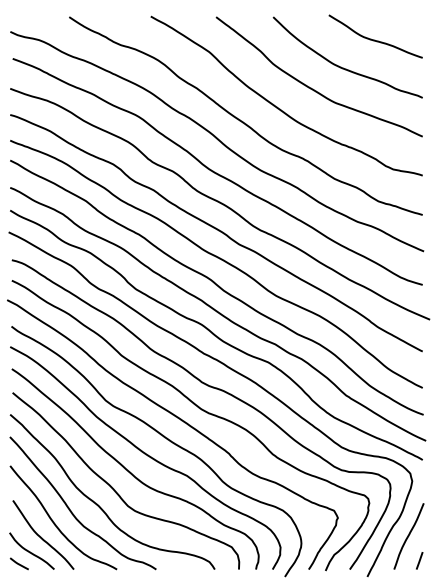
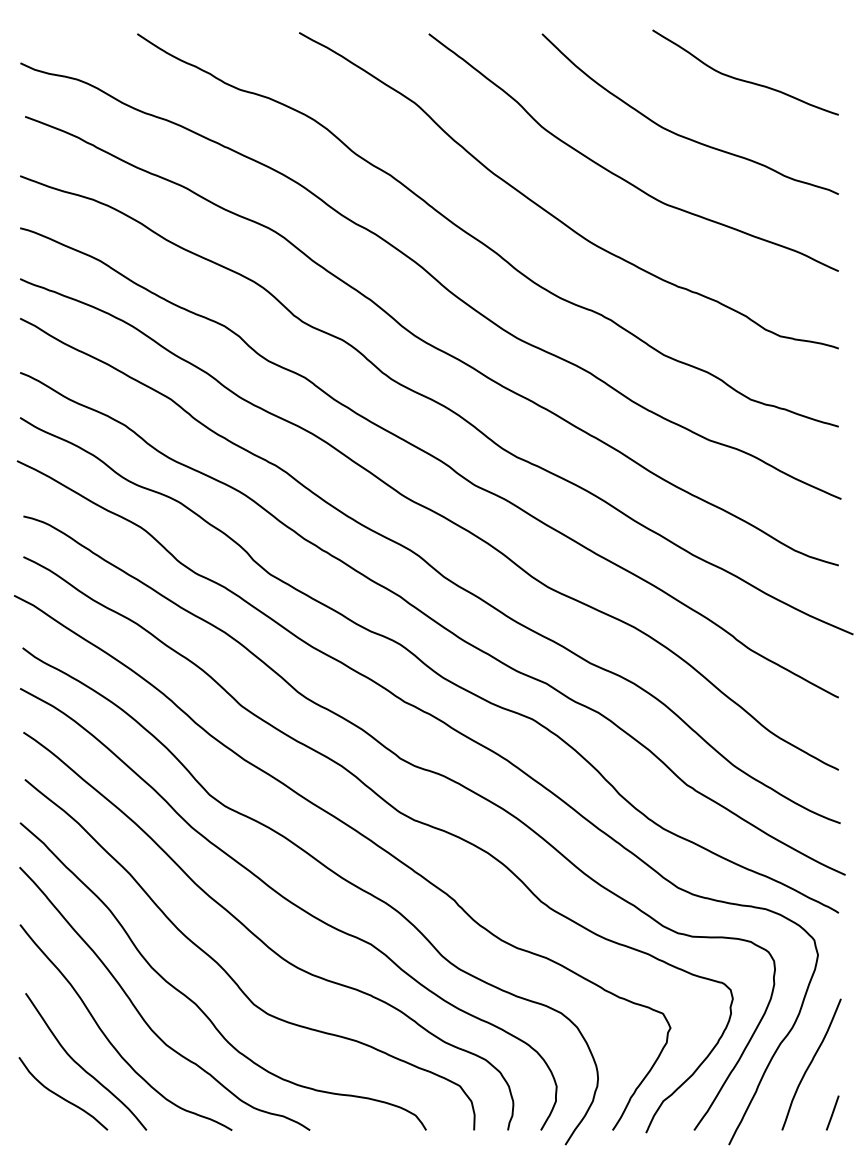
line: (18, 563) -> (36, 1118), removed

